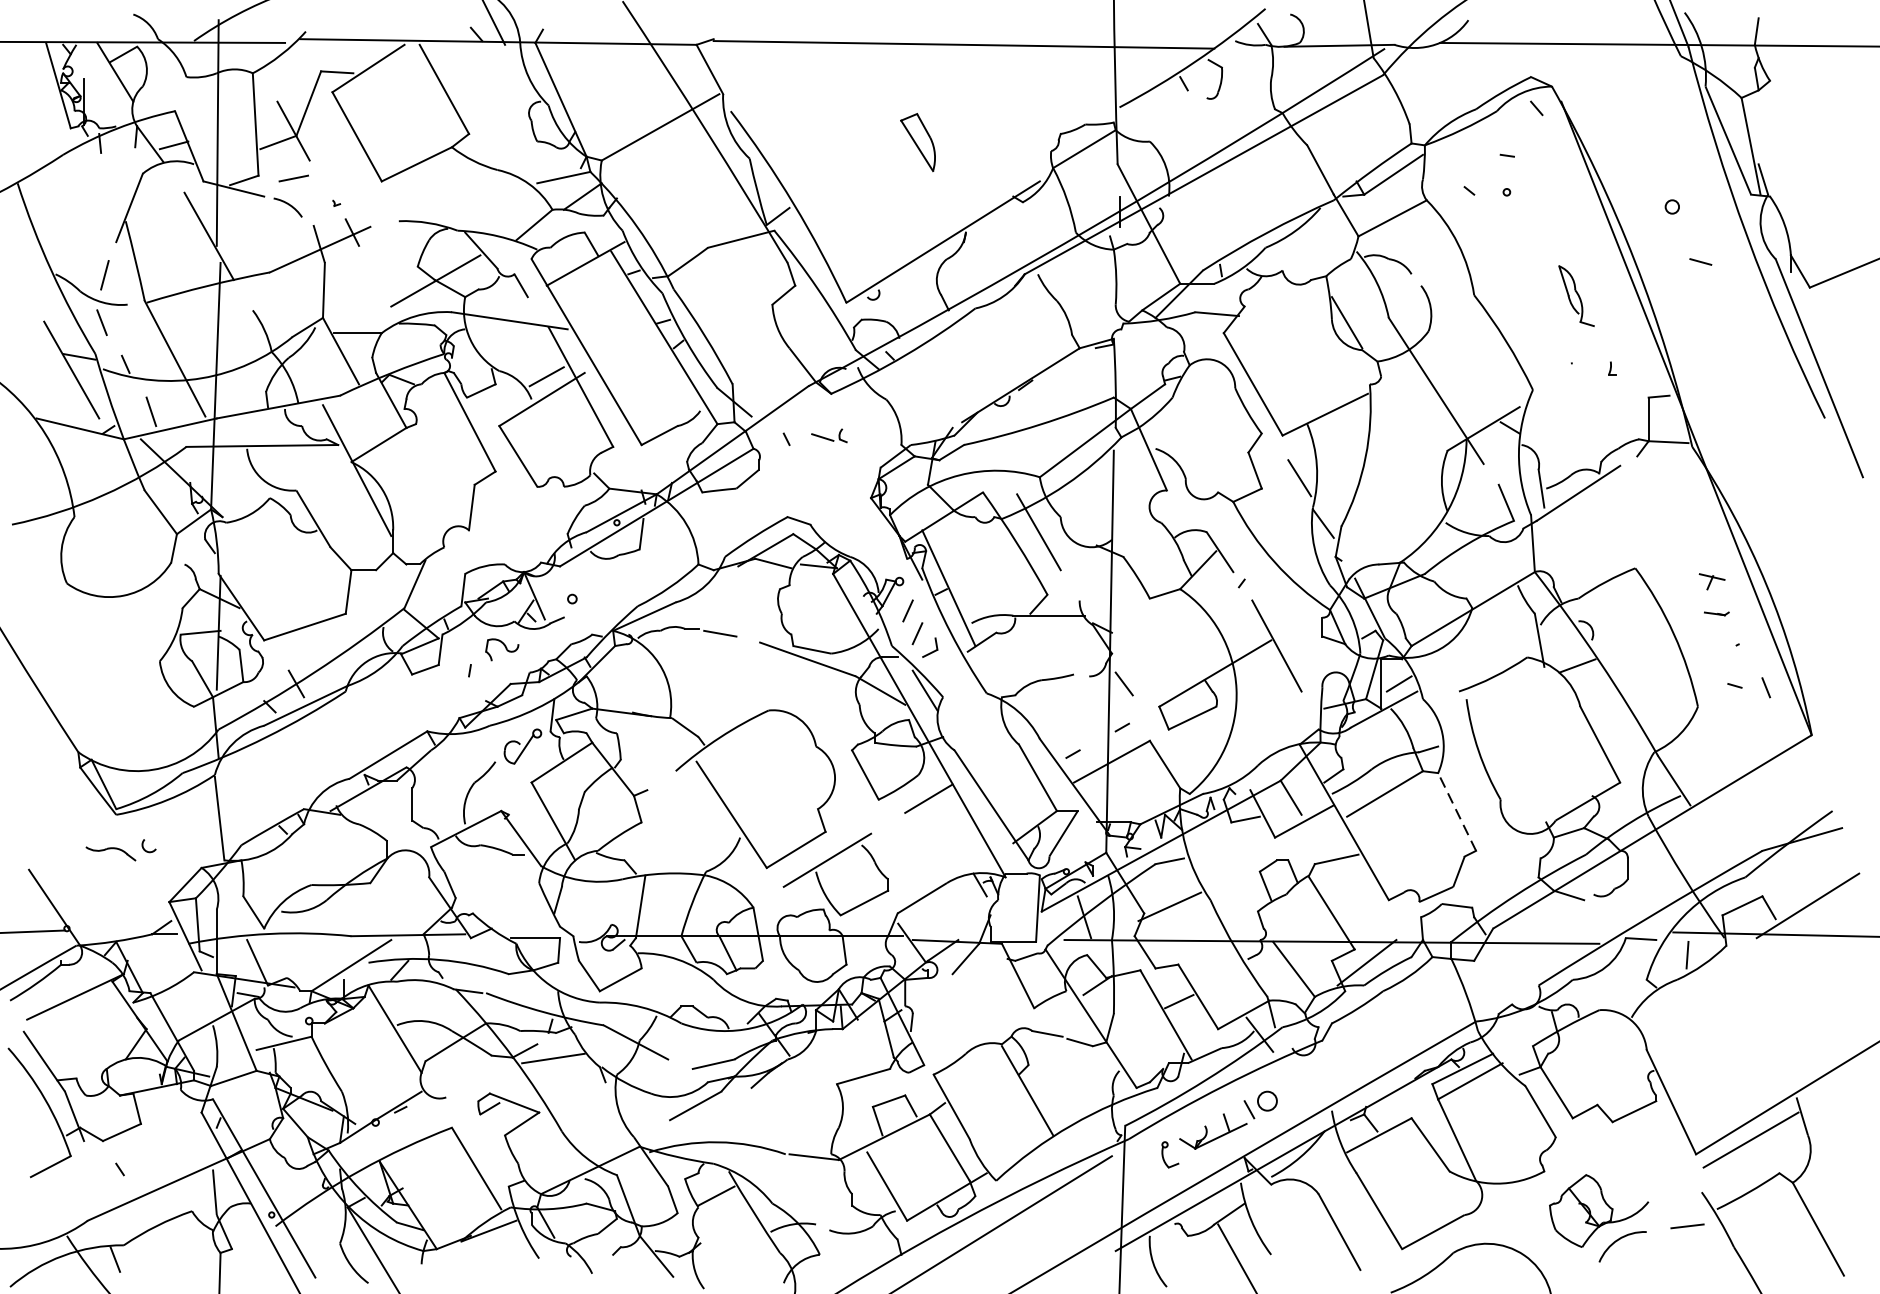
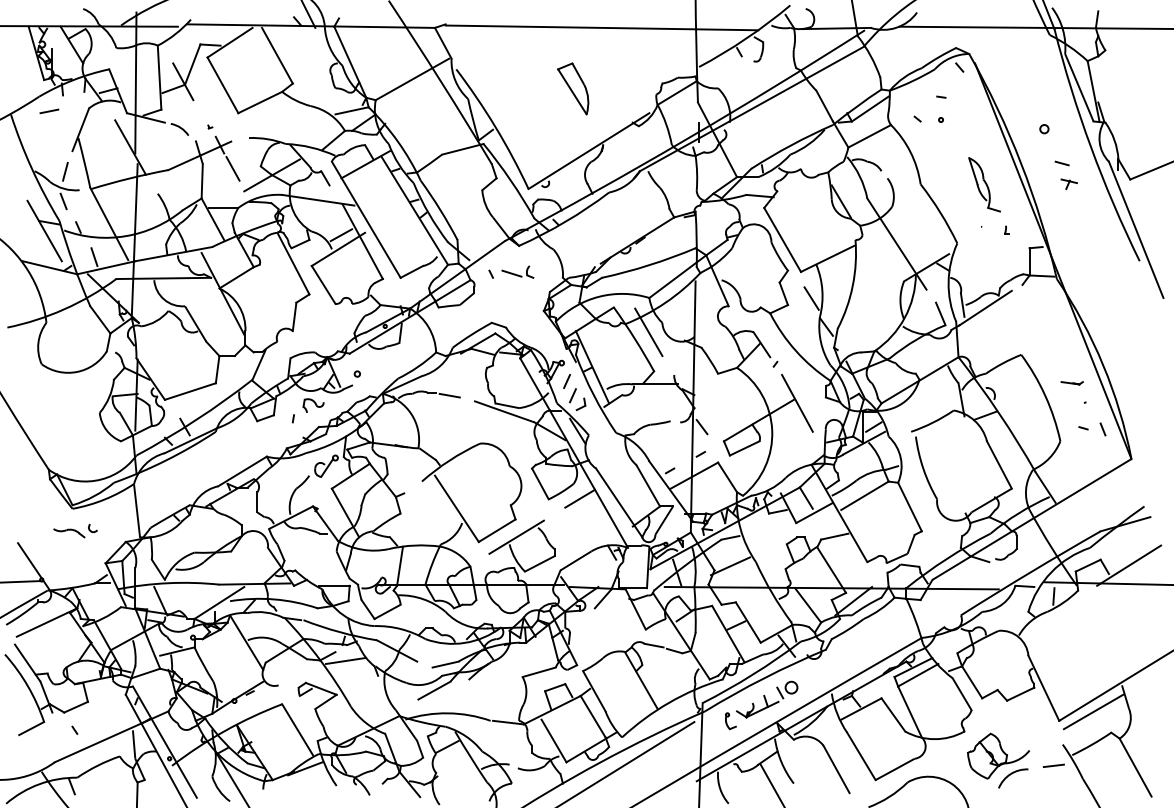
part: (918, 141) -> (573, 88), size x1.43
line: (293, 178) -> (49, 111), moved
line: (372, 269) -> (232, 168), added
part: (1576, 295) -> (984, 184), size x1.43
part: (828, 434) -> (517, 271), size x1.43
part: (1710, 580) -> (1068, 183), moved
part: (1715, 614) -> (1071, 383), size x1.43
line: (1456, 811) -> (909, 506), dashed -> solid

